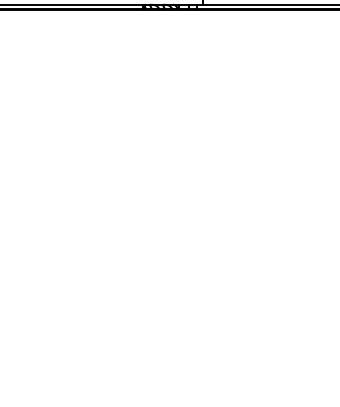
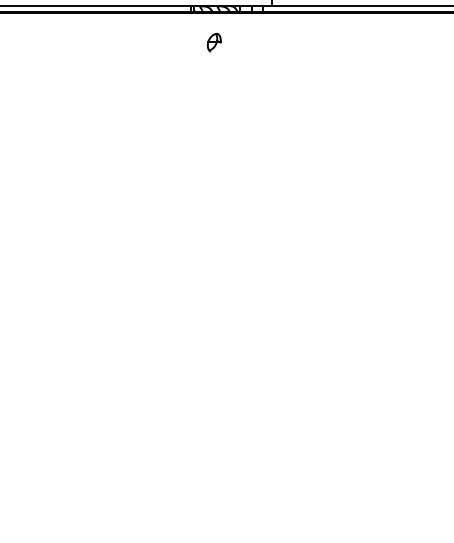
part: (160, 31) -> (214, 42), added

